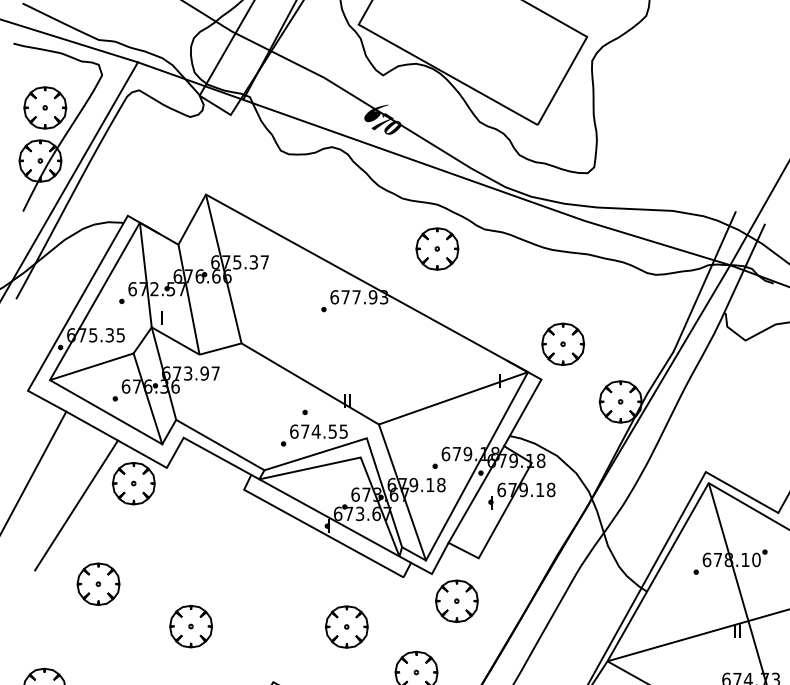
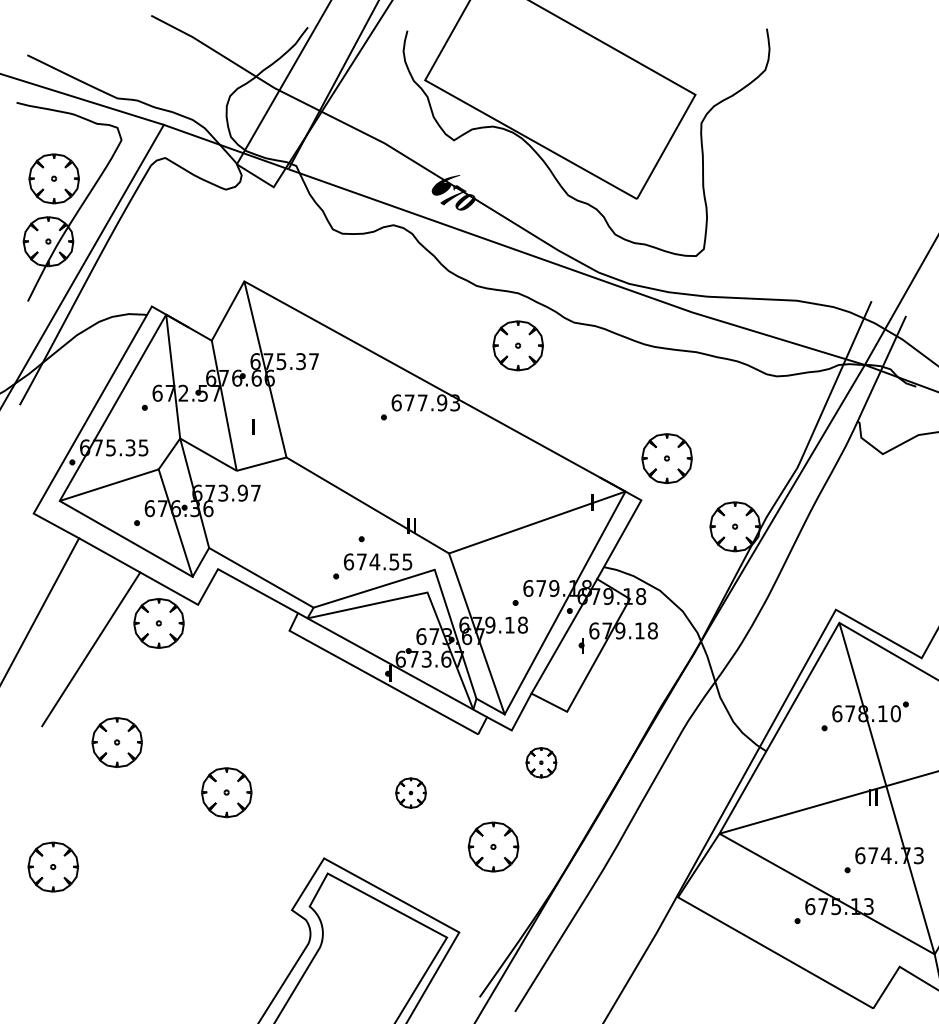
text: (162, 317) -> (253, 426), moved
part: (457, 601) -> (541, 762), size x0.6
part: (346, 626) -> (410, 792), size x0.6

